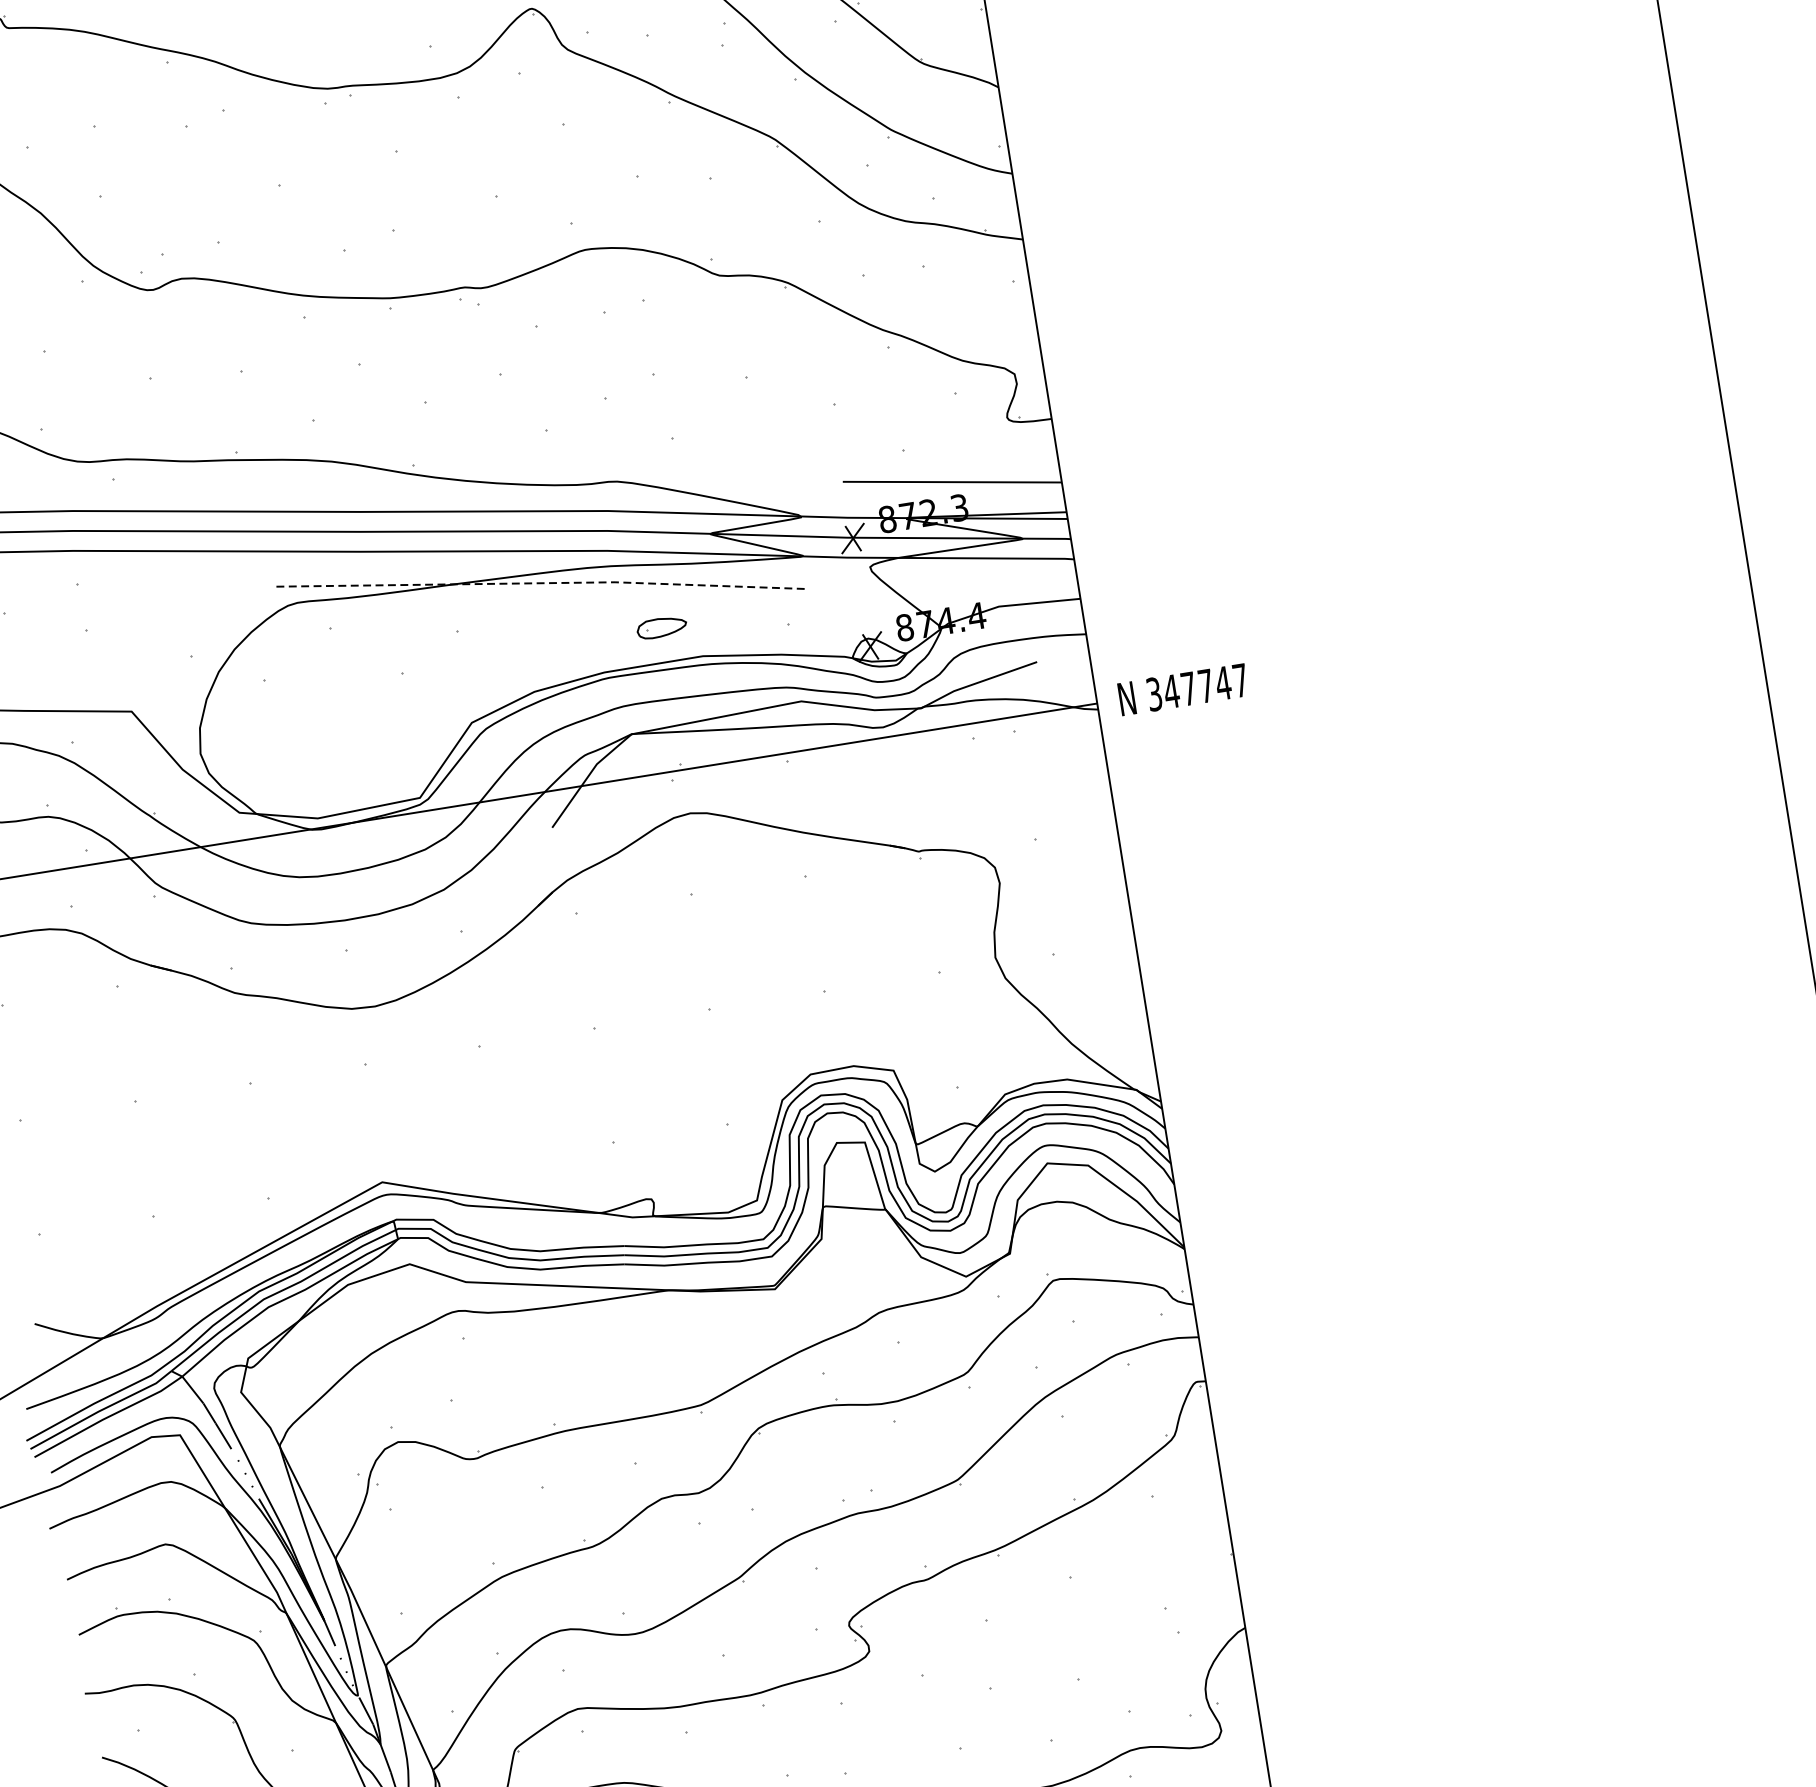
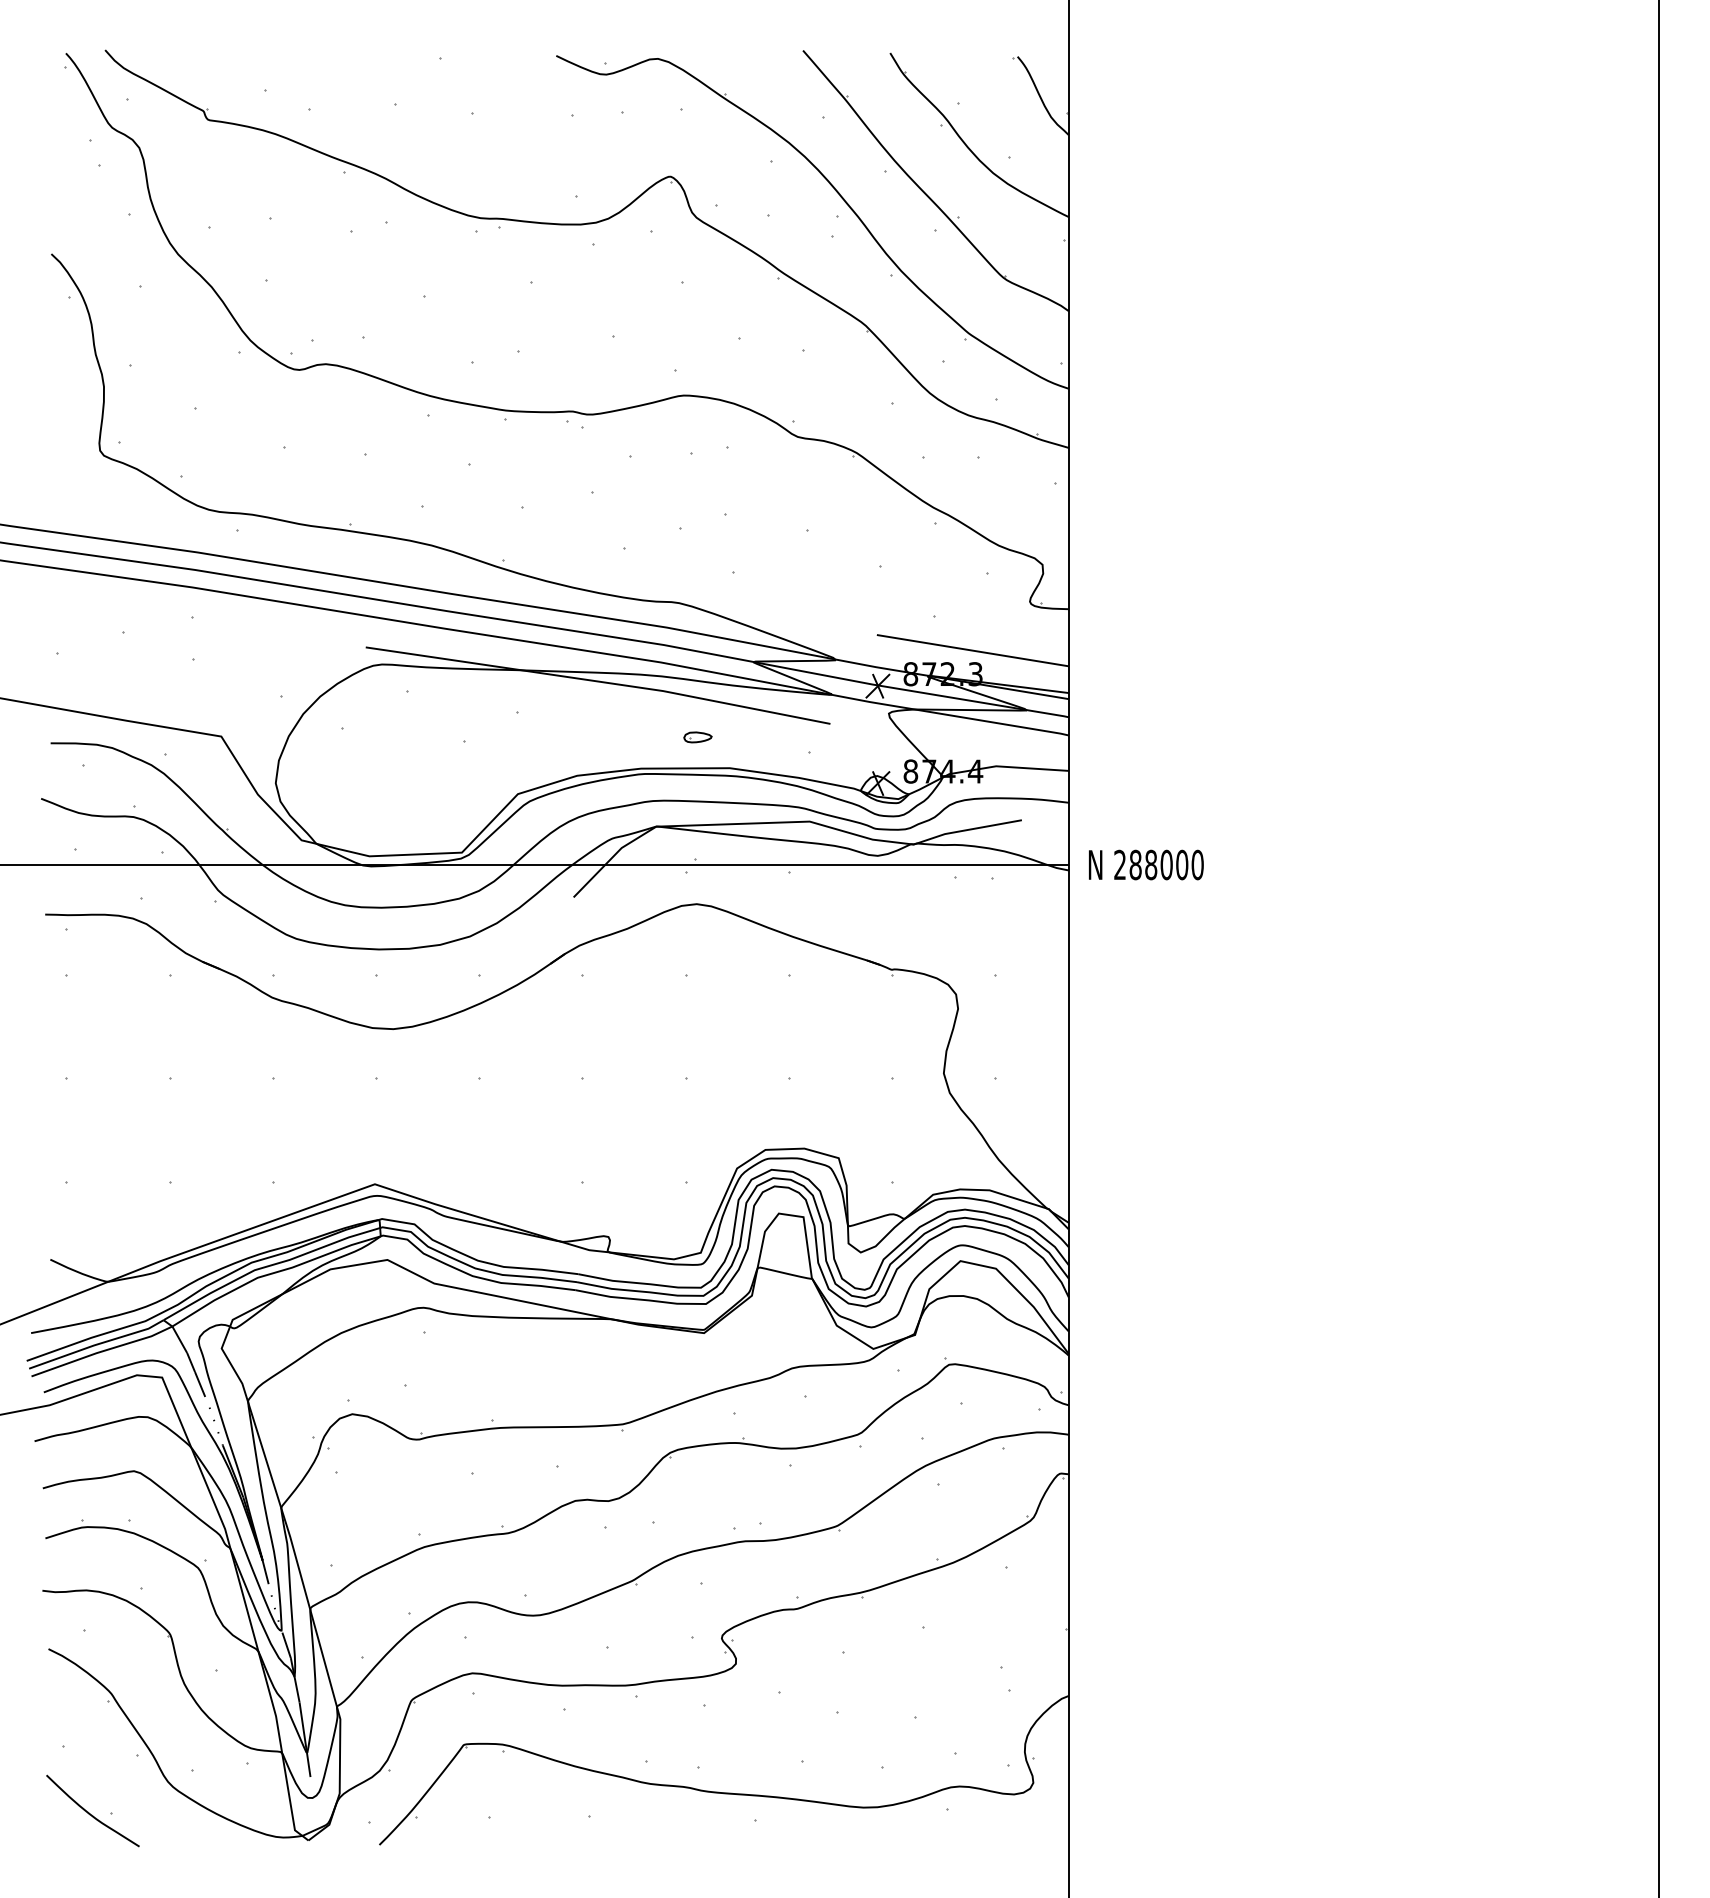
line: (542, 582) -> (599, 681), dashed -> solid
part: (661, 627) -> (697, 737), size x0.62
text: (1196, 686) -> (1158, 864), 347747 -> 288000

